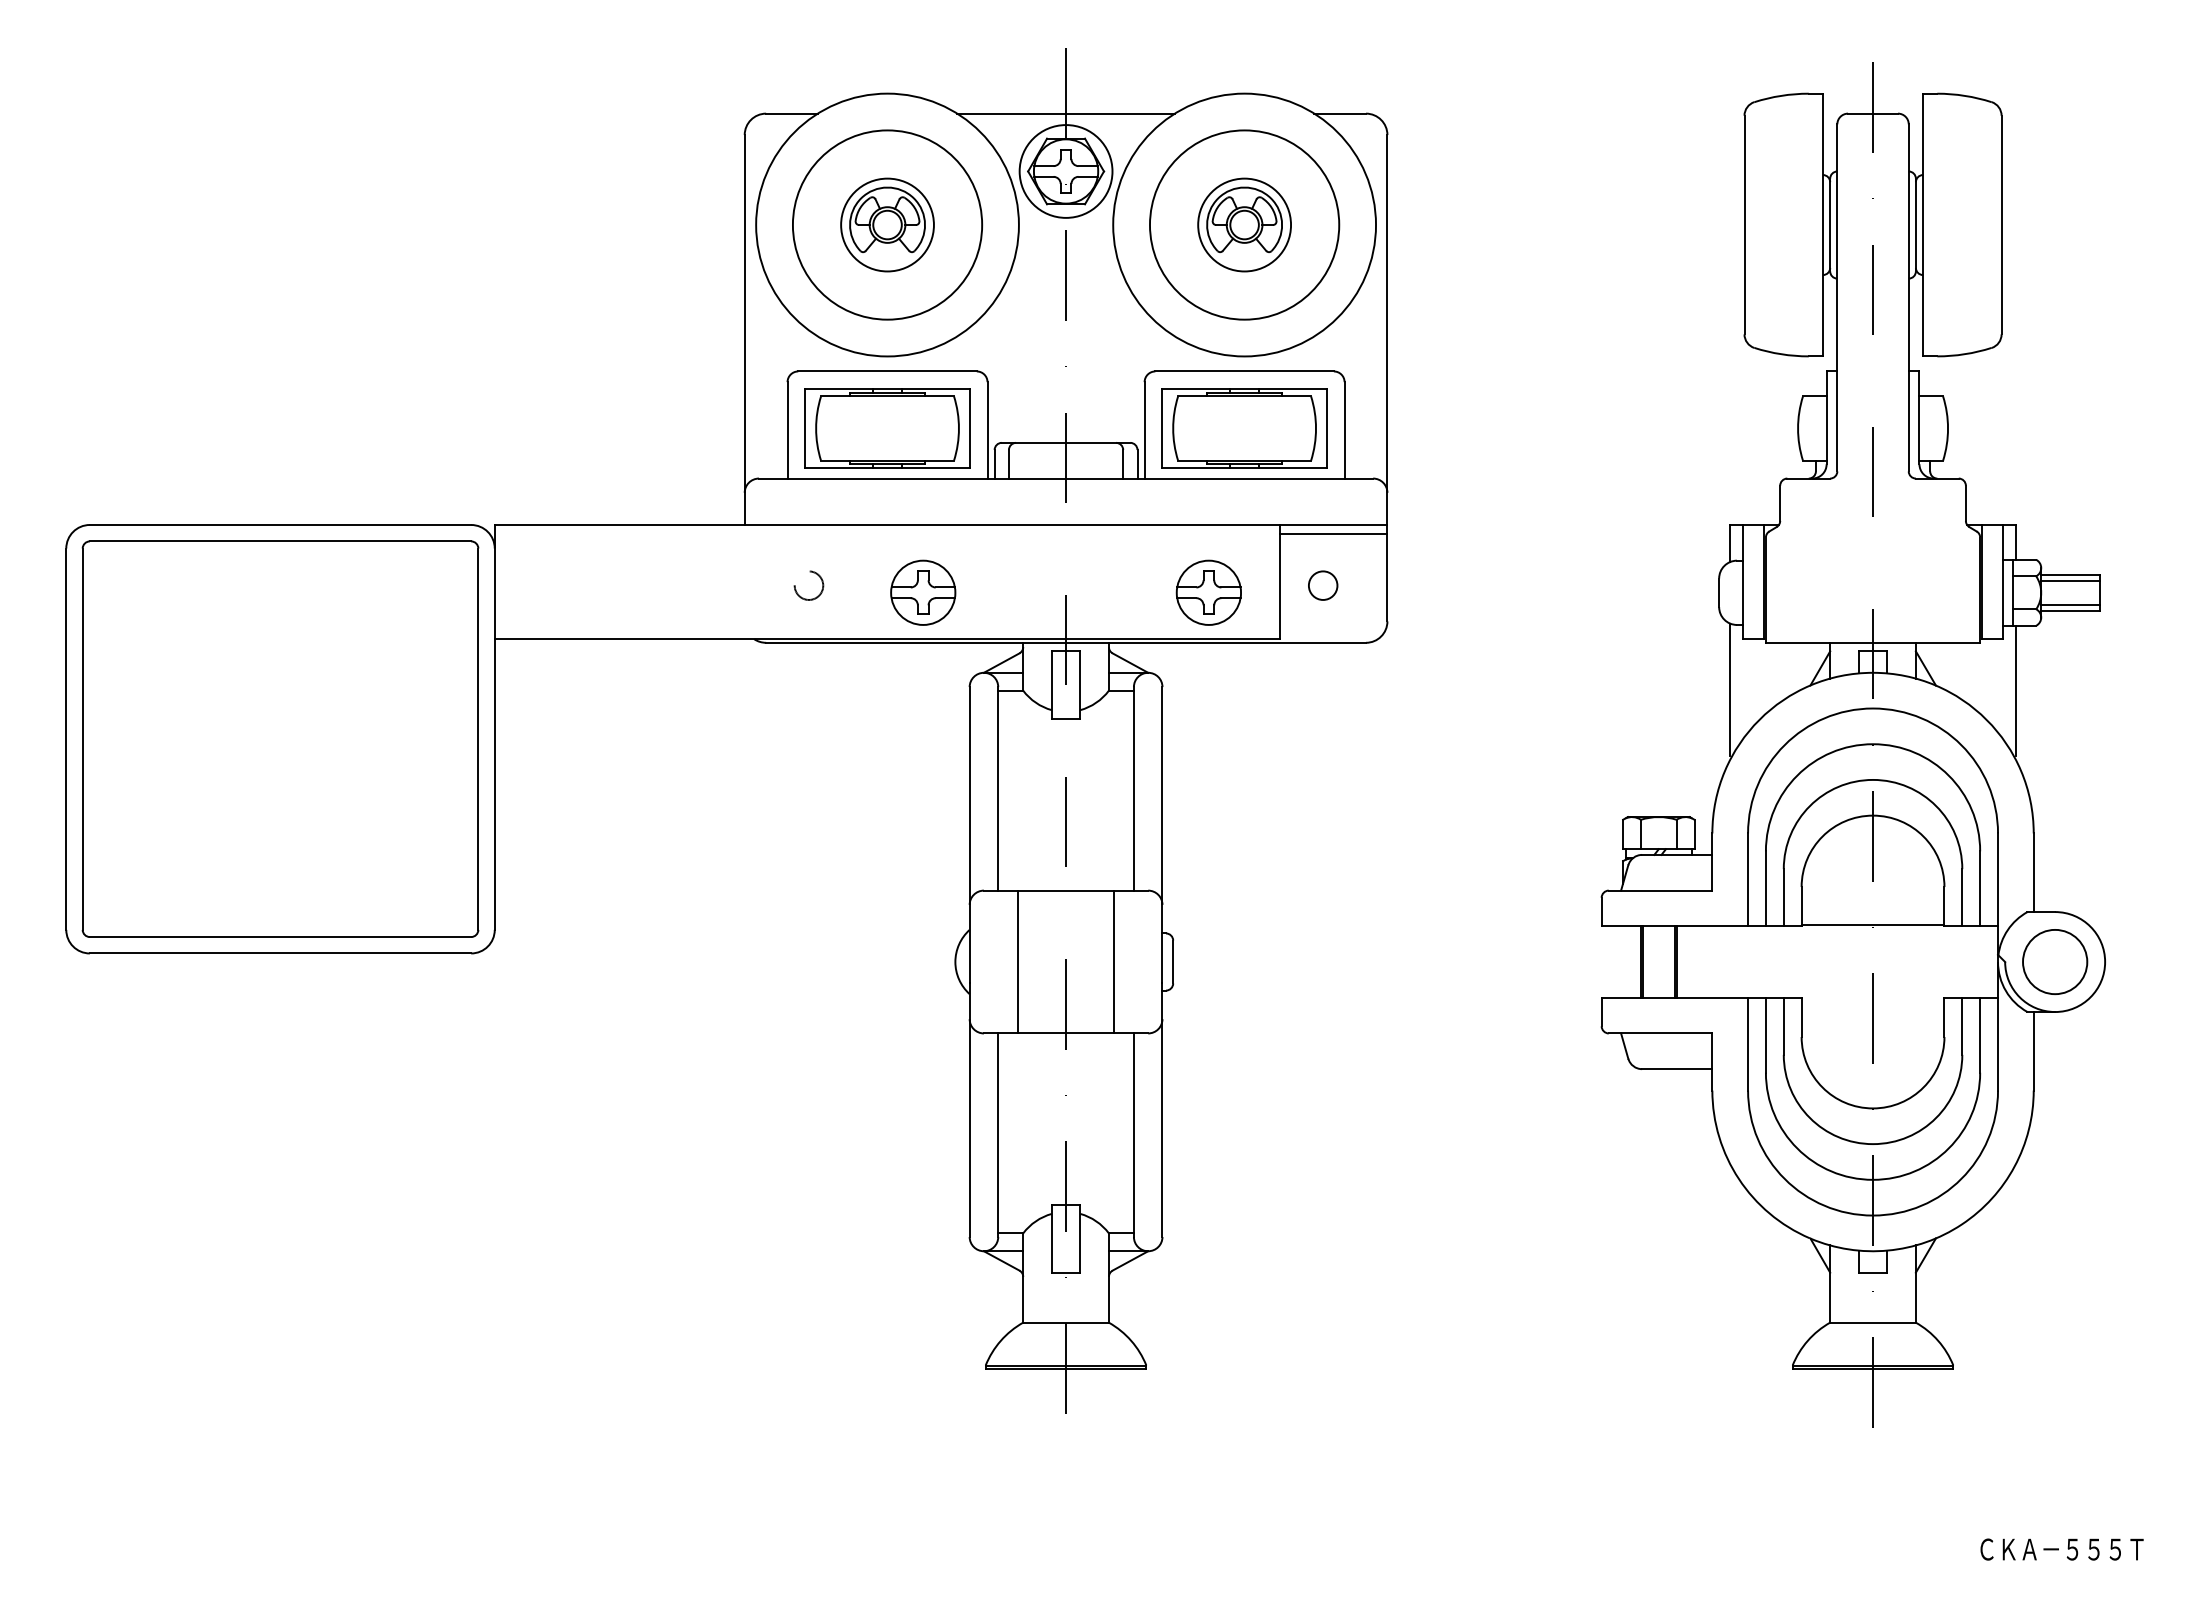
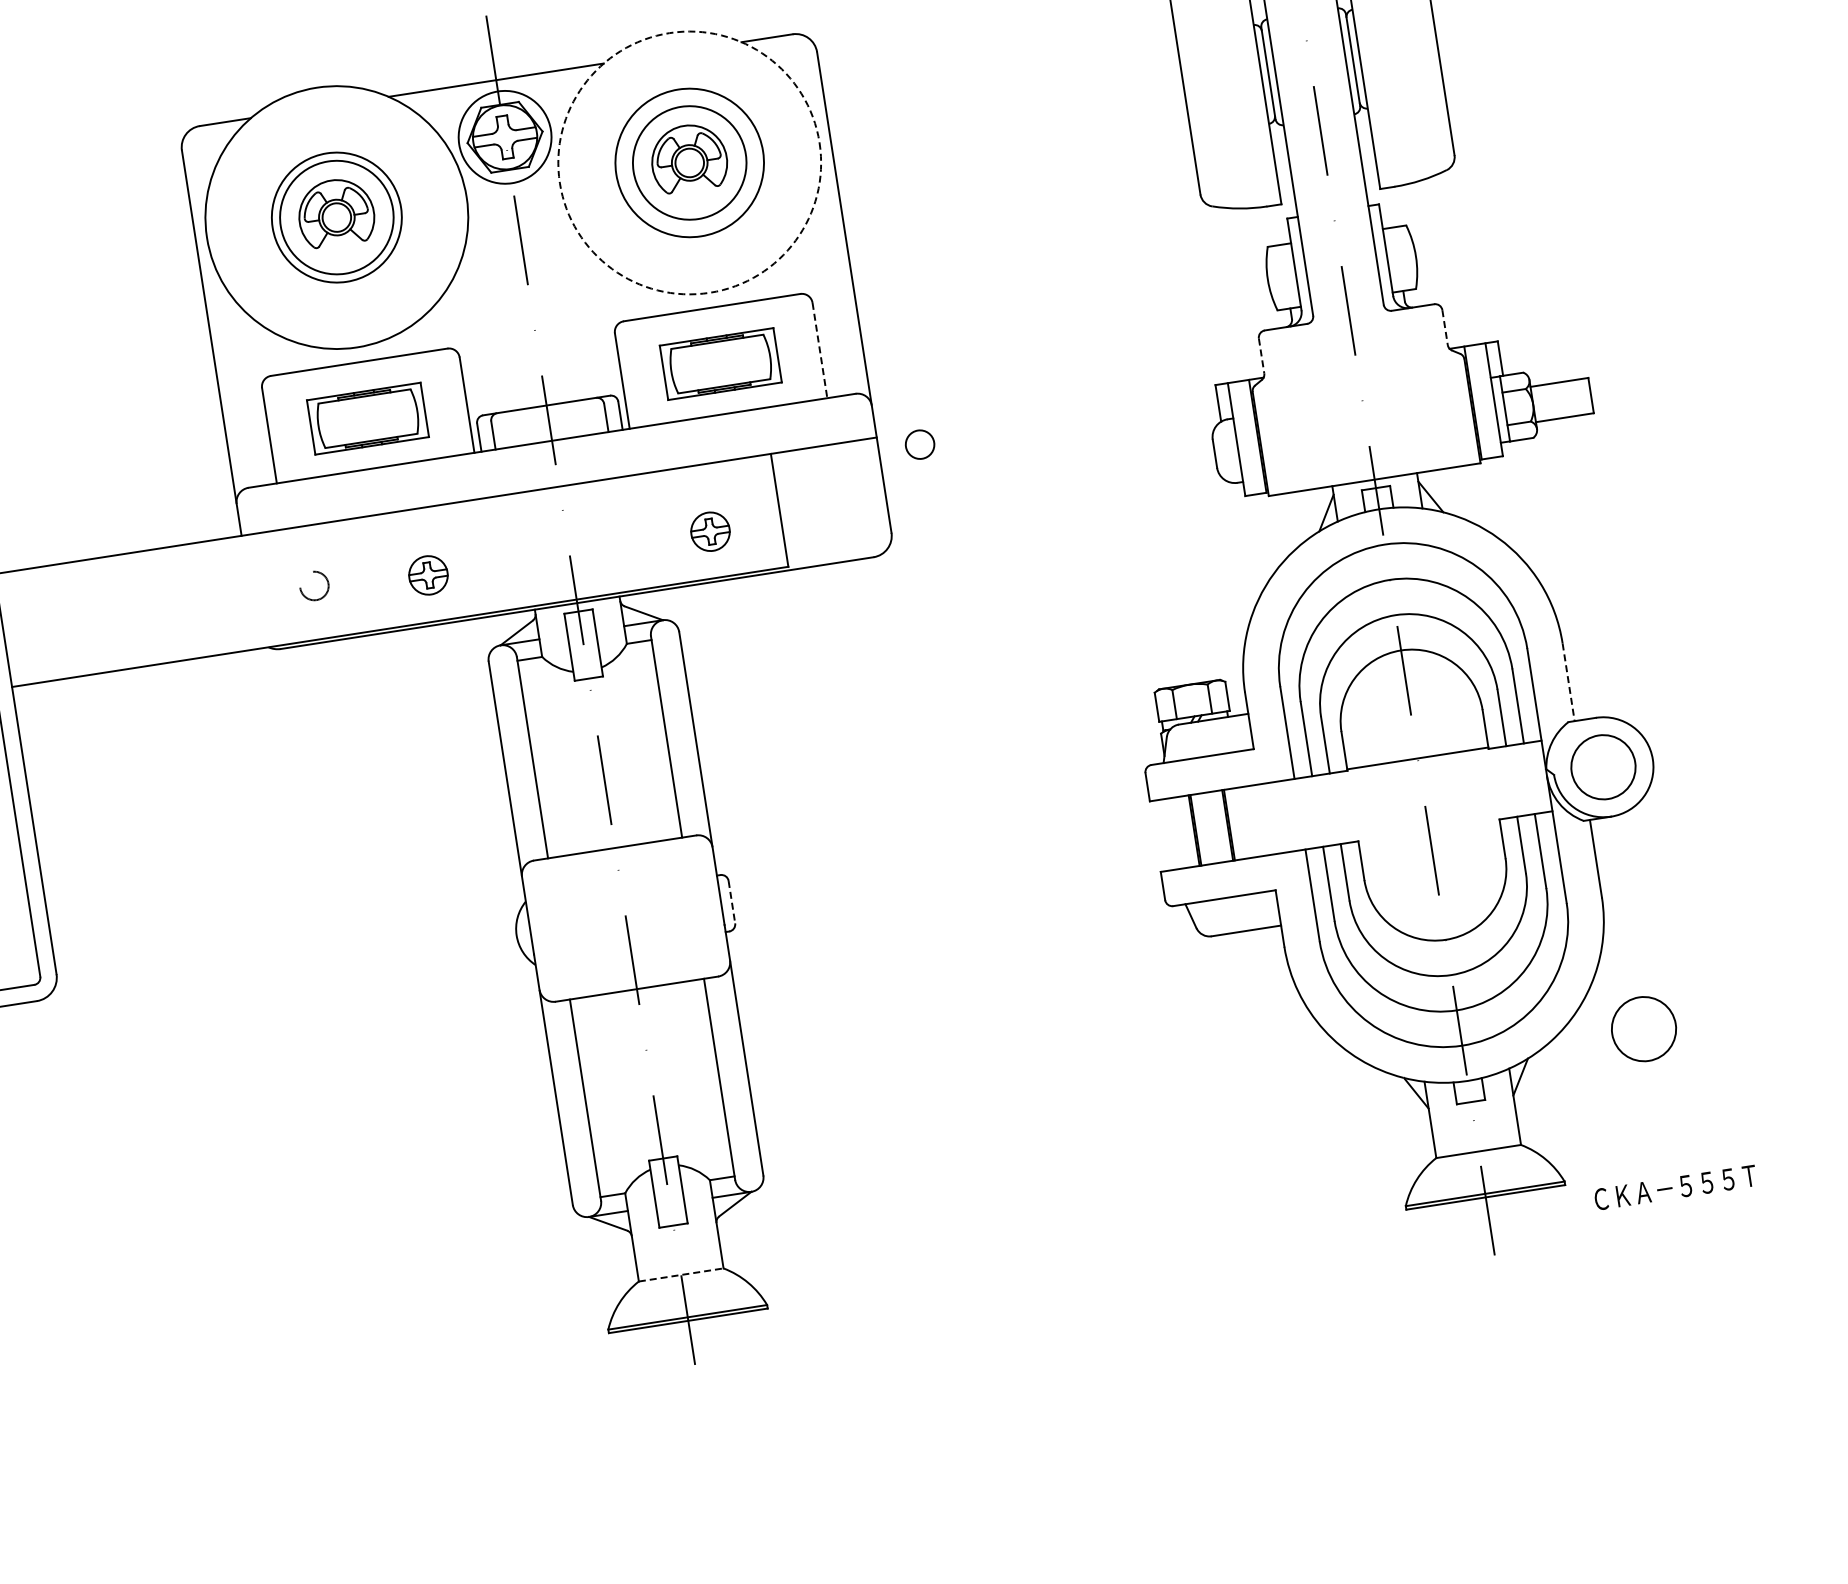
circle: (887, 224) -> (336, 217), size x0.6
circle: (887, 224) -> (336, 217), size x1.4
circle: (1244, 224) -> (689, 162), size x0.6
circle: (1244, 224) -> (689, 162), size x1.6
circle: (1244, 224) -> (689, 162), solid -> dashed
part: (887, 428) -> (367, 418), size x0.7
part: (1244, 428) -> (720, 364), size x0.7
line: (1344, 430) -> (819, 350), solid -> dashed
line: (1780, 503) -> (1261, 356), solid -> dashed
line: (1965, 503) -> (1444, 327), solid -> dashed
line: (1333, 533) -> (824, 454), removed
line: (2070, 580) -> (1560, 387), removed
circle: (1323, 585) -> (920, 444), moved
part: (923, 592) -> (428, 575), size x0.6
part: (1208, 592) -> (710, 531), size x0.6
line: (2070, 604) -> (1563, 411), removed
line: (1730, 689) -> (1240, 547), removed
line: (2015, 690) -> (1522, 505), removed
line: (2033, 873) -> (1568, 683), solid -> dashed
line: (1017, 961) -> (577, 925), removed
line: (1114, 961) -> (673, 910), removed
line: (1173, 962) -> (732, 902), solid -> dashed
circle: (2055, 1227) -> (1644, 1029), added
line: (1066, 1322) -> (681, 1274), solid -> dashed
text: (2061, 1549) -> (1674, 1187), moved

